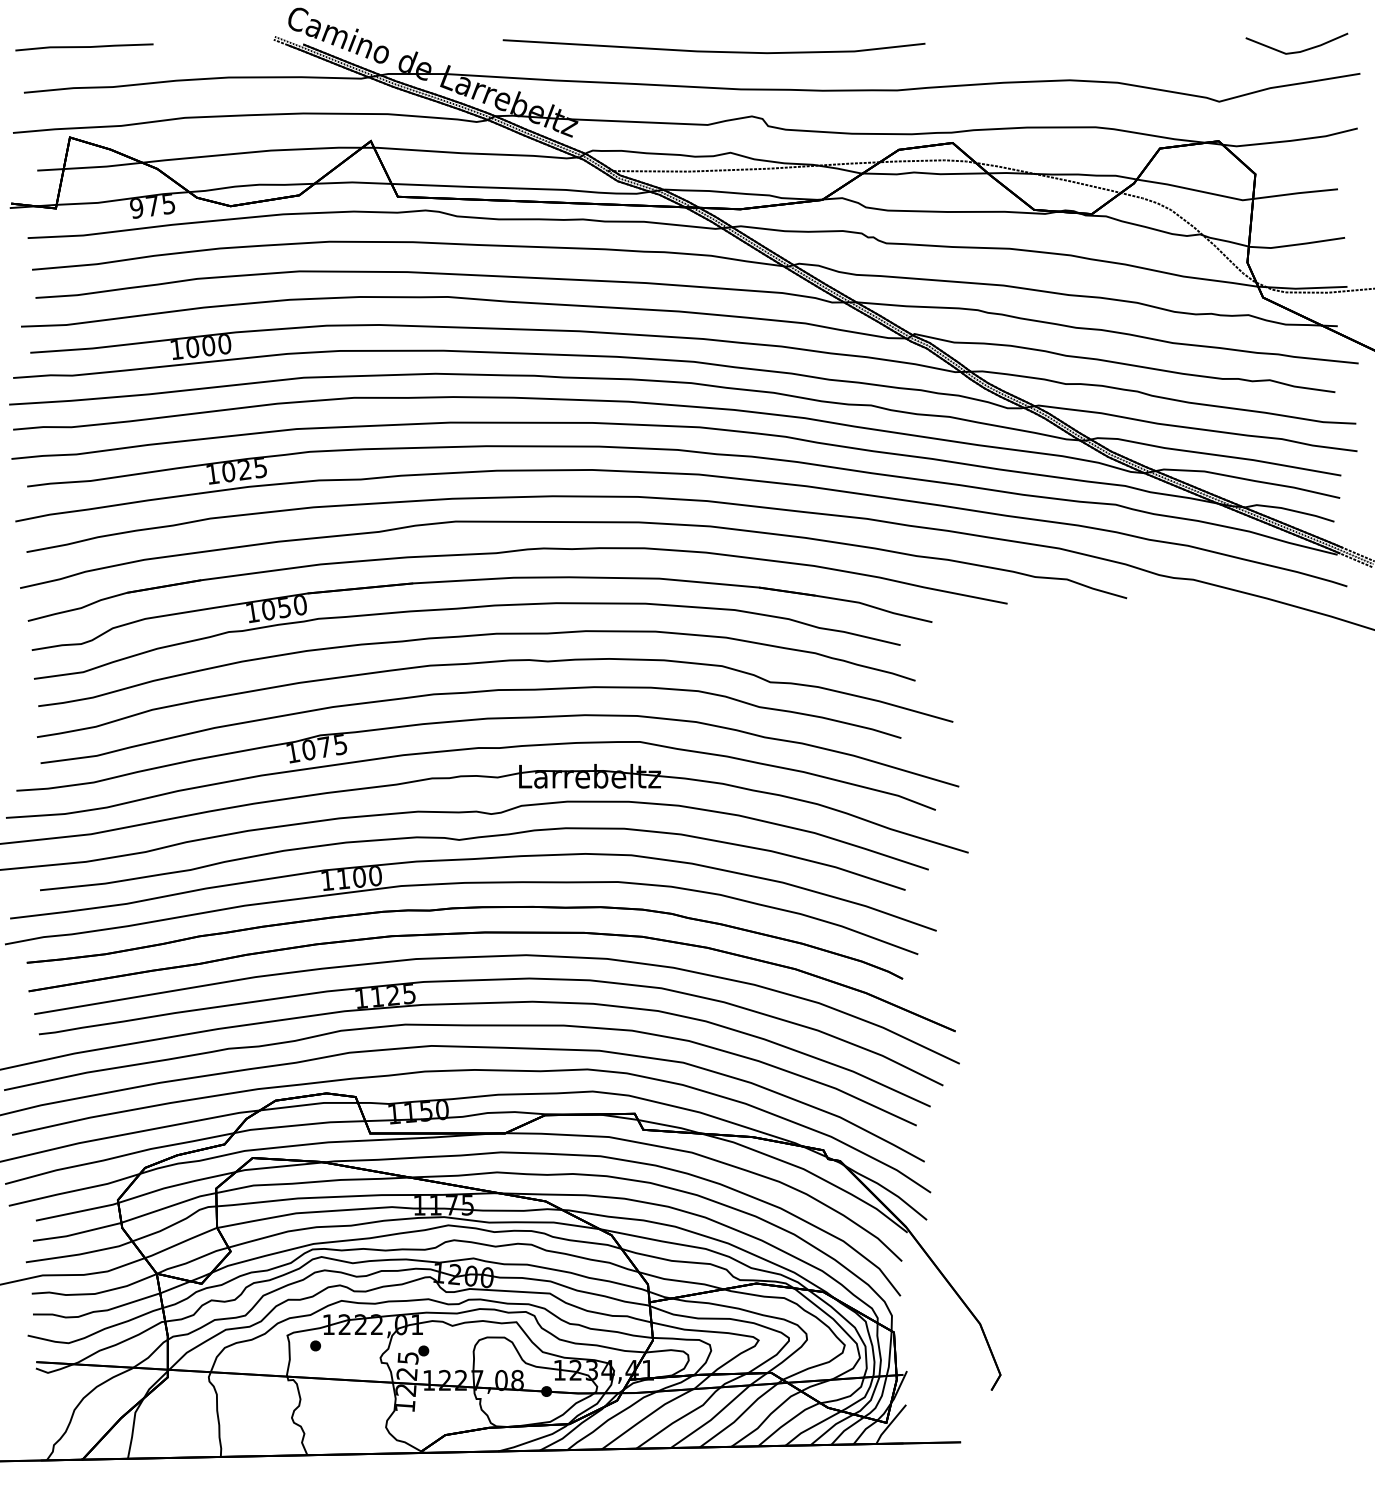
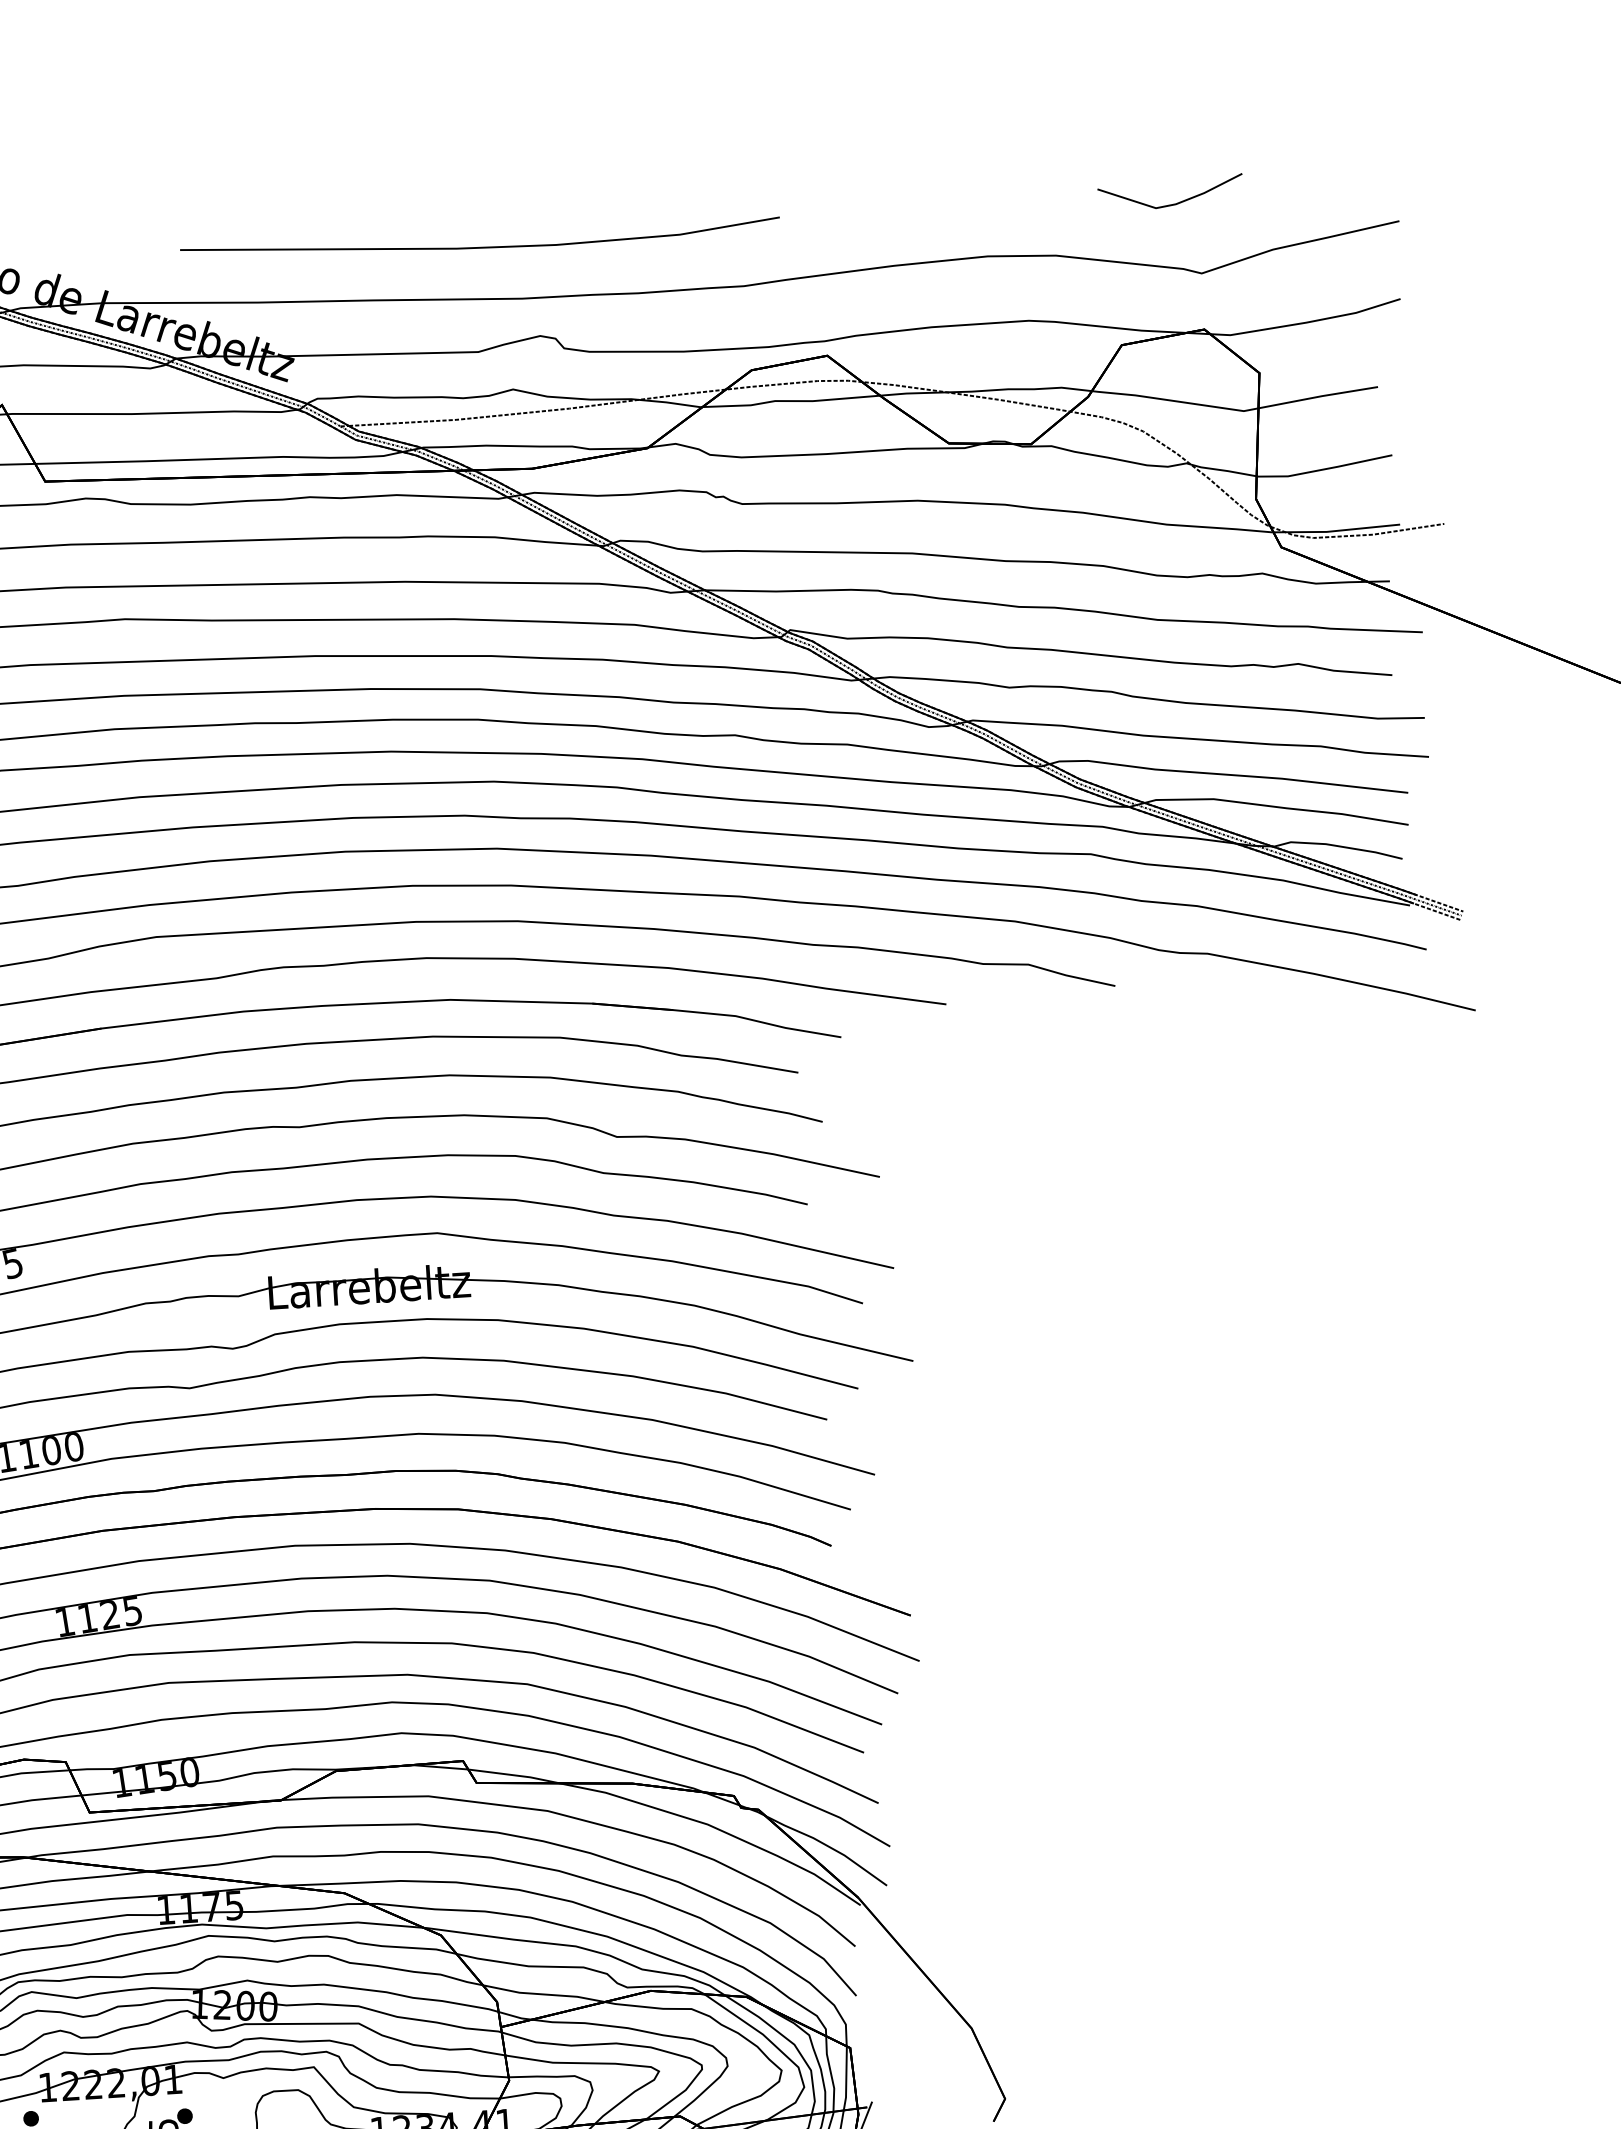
line: (1296, 51) -> (1170, 203), moved

